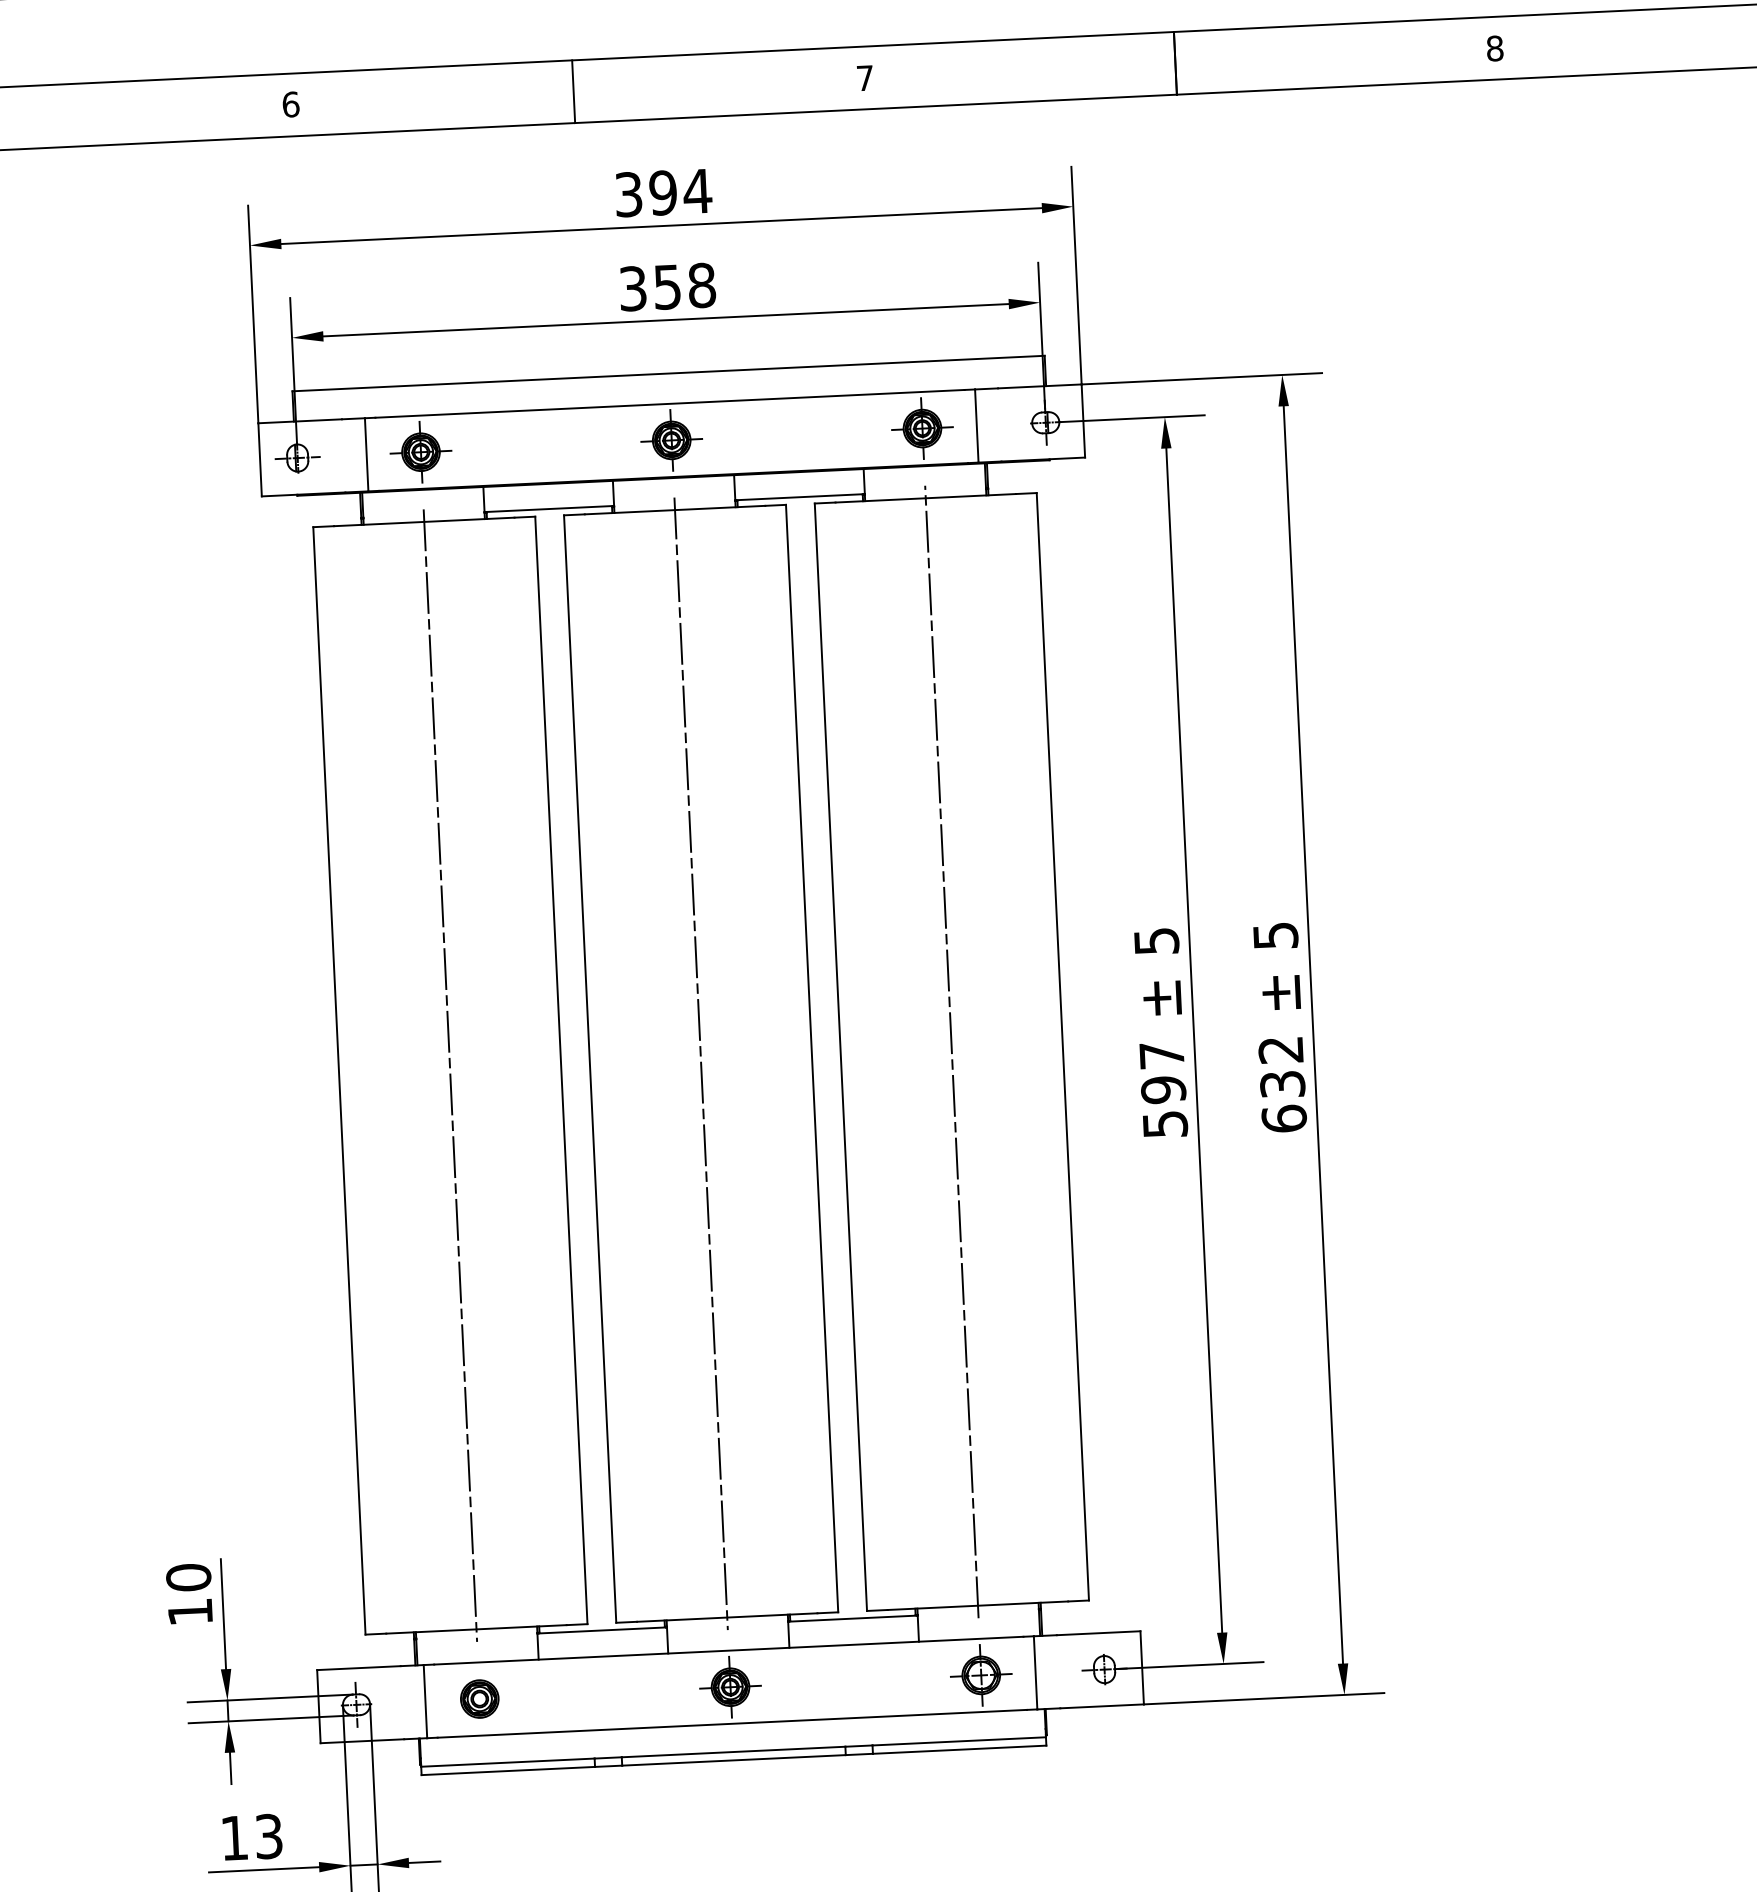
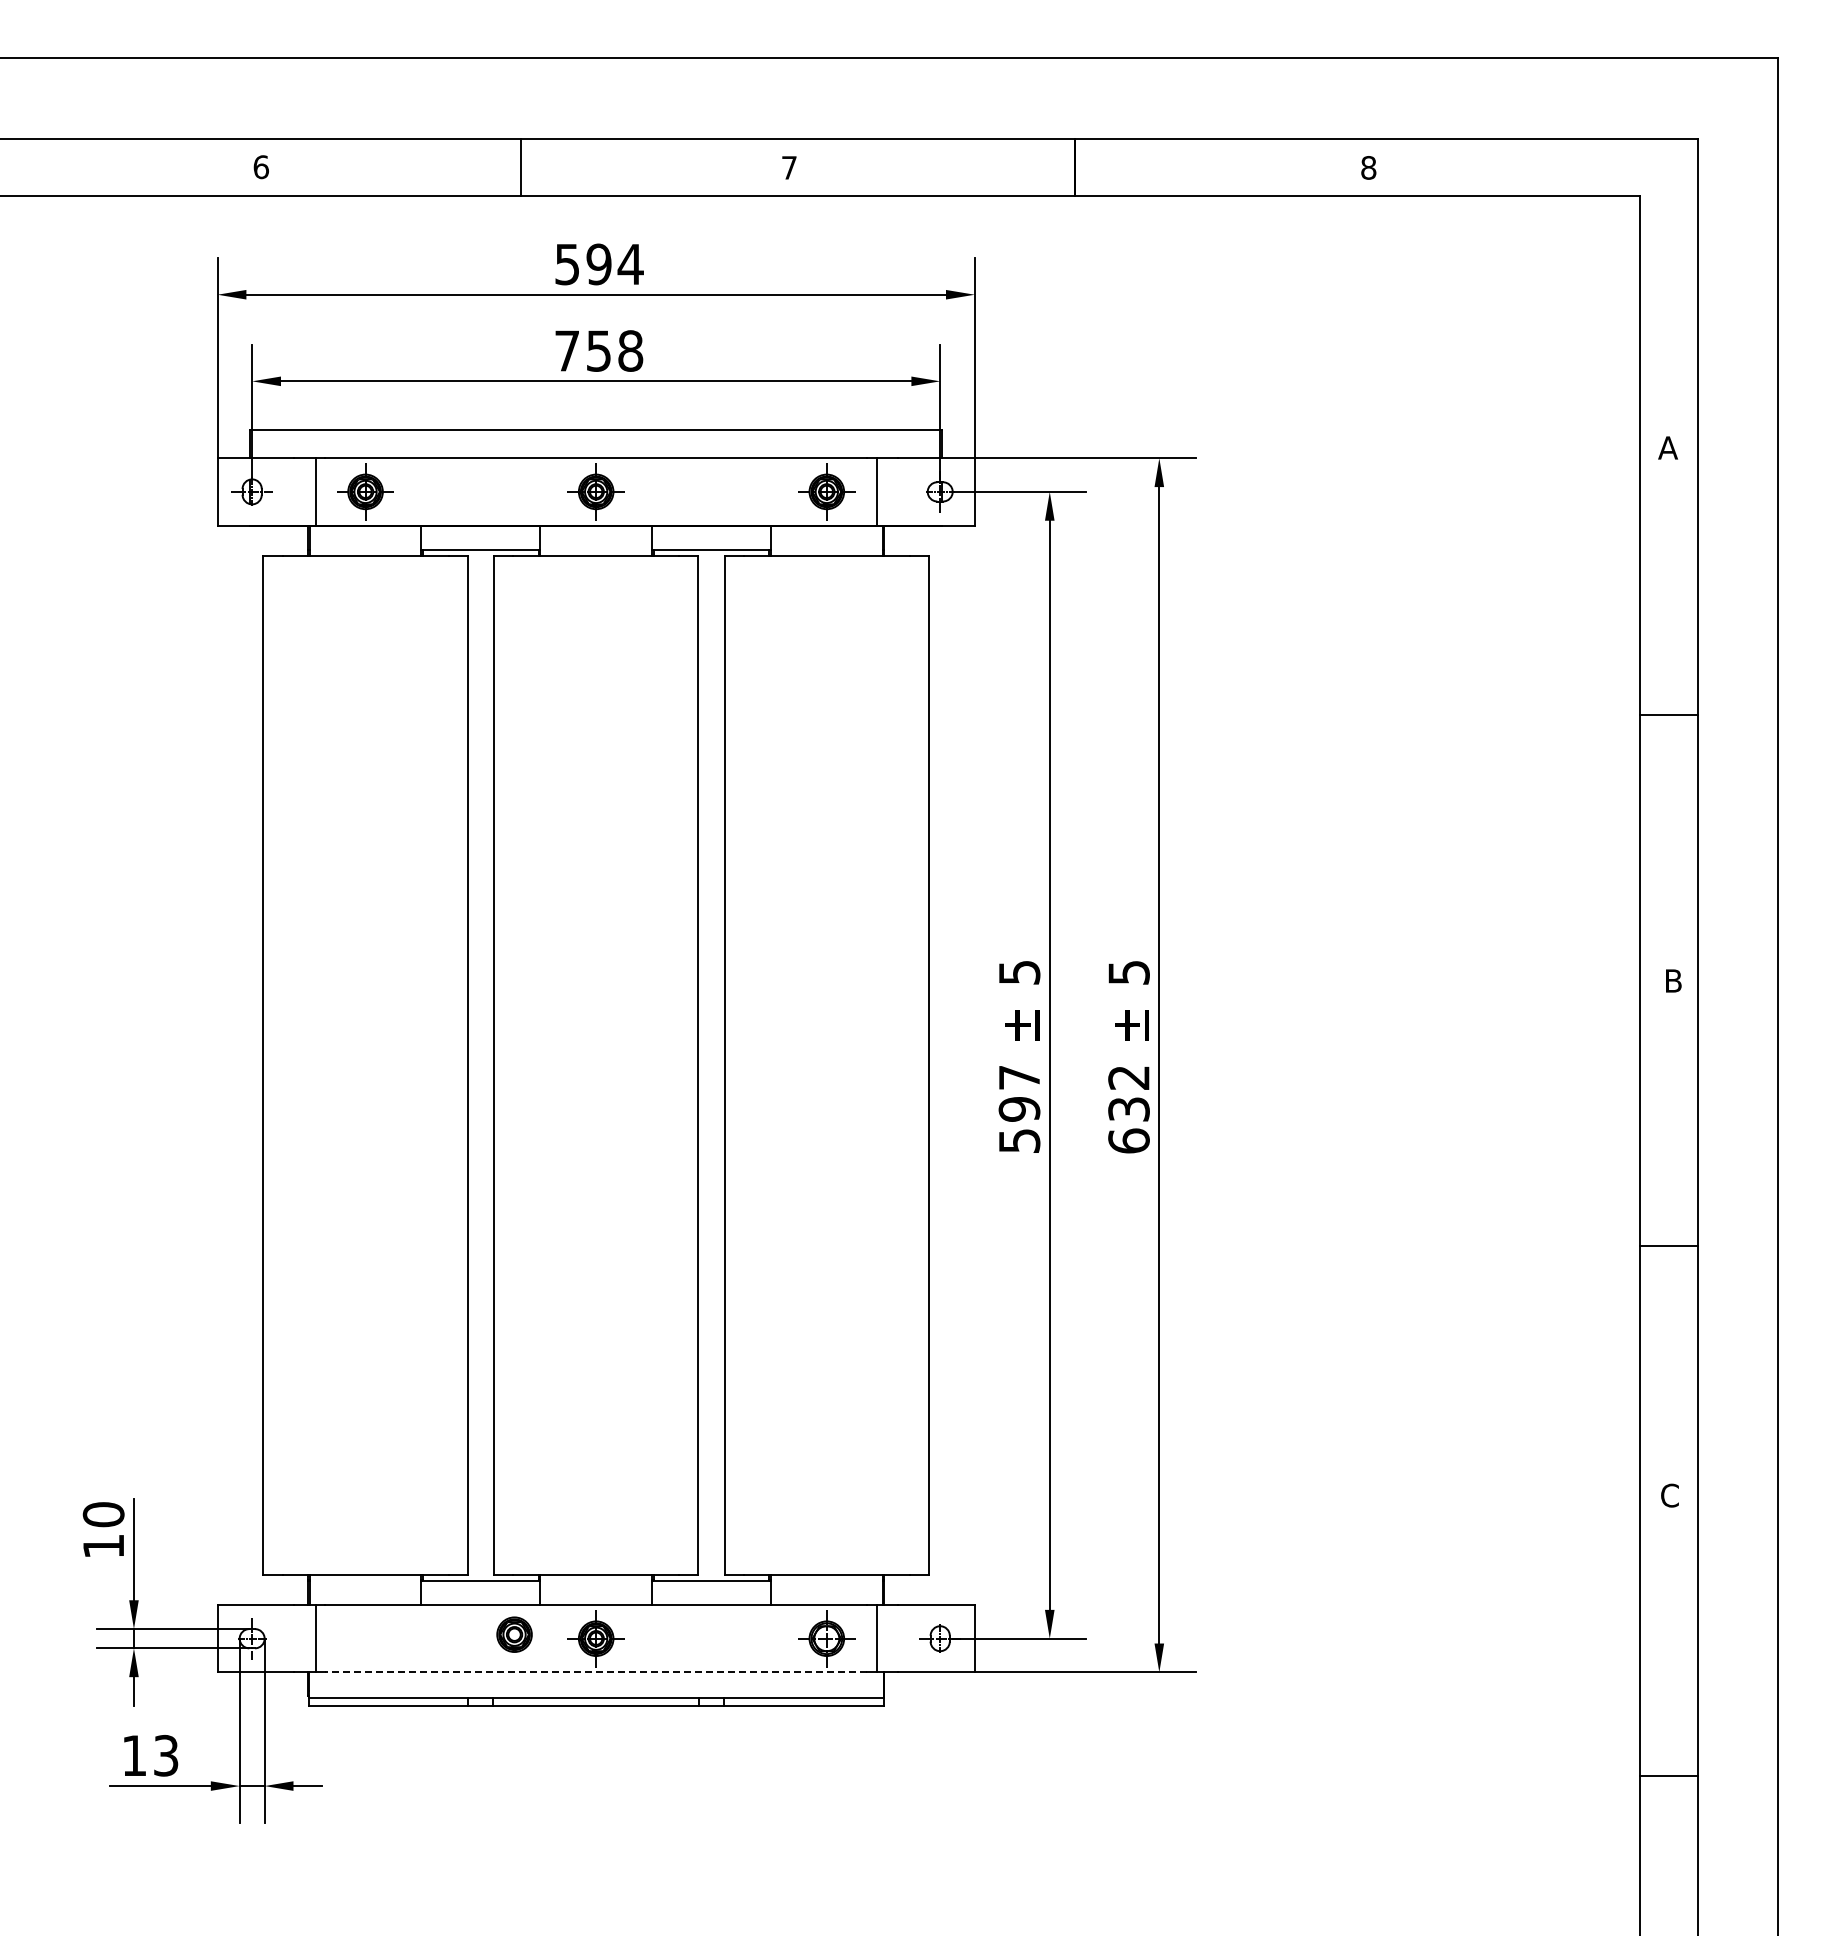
text: (628, 193) -> (567, 263), 394 -> 594
text: (633, 288) -> (567, 350), 358 -> 758
line: (951, 1052) -> (826, 1065), removed
line: (701, 1064) -> (596, 1065), removed
line: (450, 1075) -> (365, 1065), removed
part: (479, 1698) -> (514, 1634), moved
line: (732, 1723) -> (596, 1672), solid -> dashed

